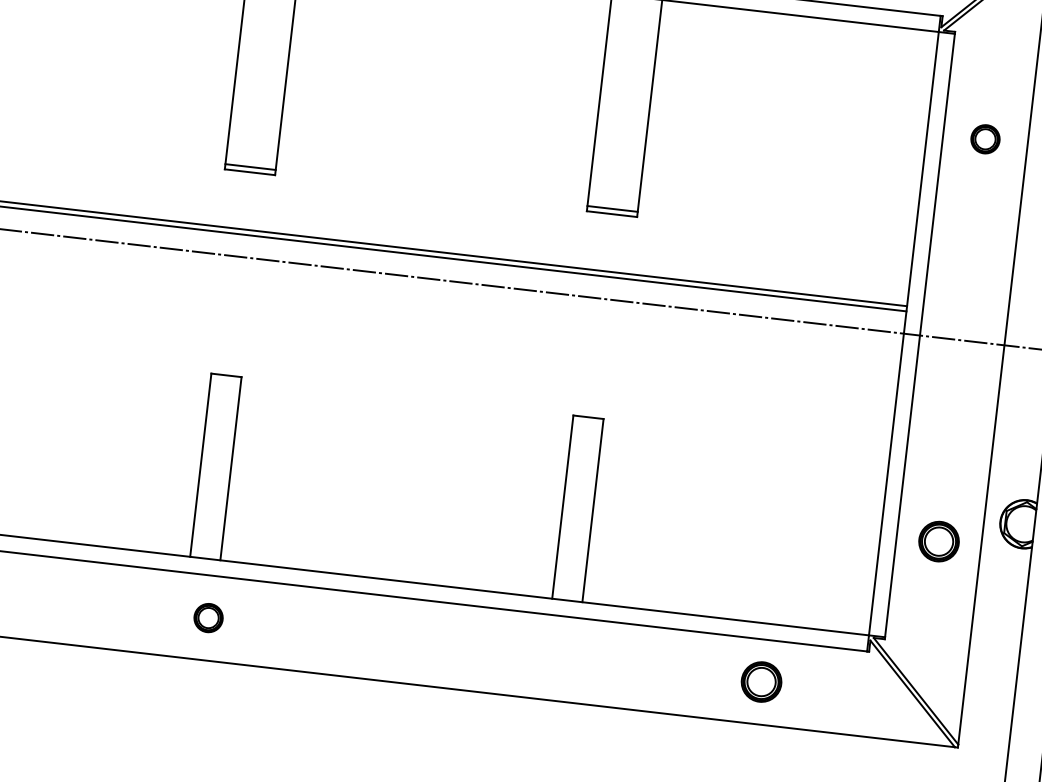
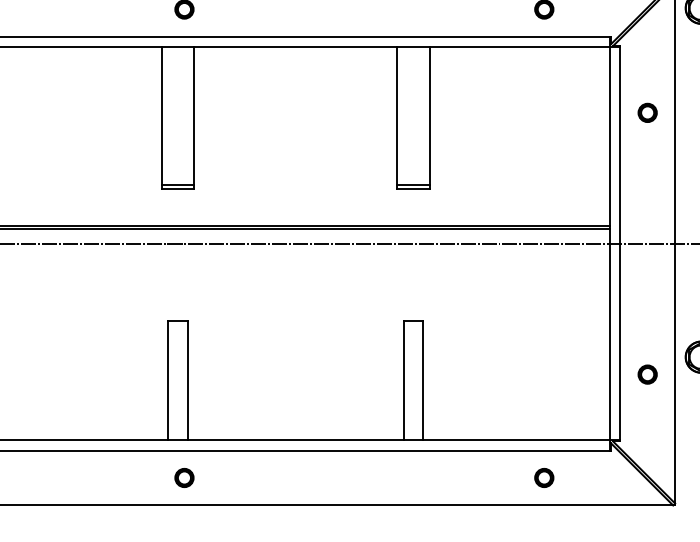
part: (938, 541) -> (647, 374), size x0.71
part: (762, 681) -> (544, 477), size x0.71

